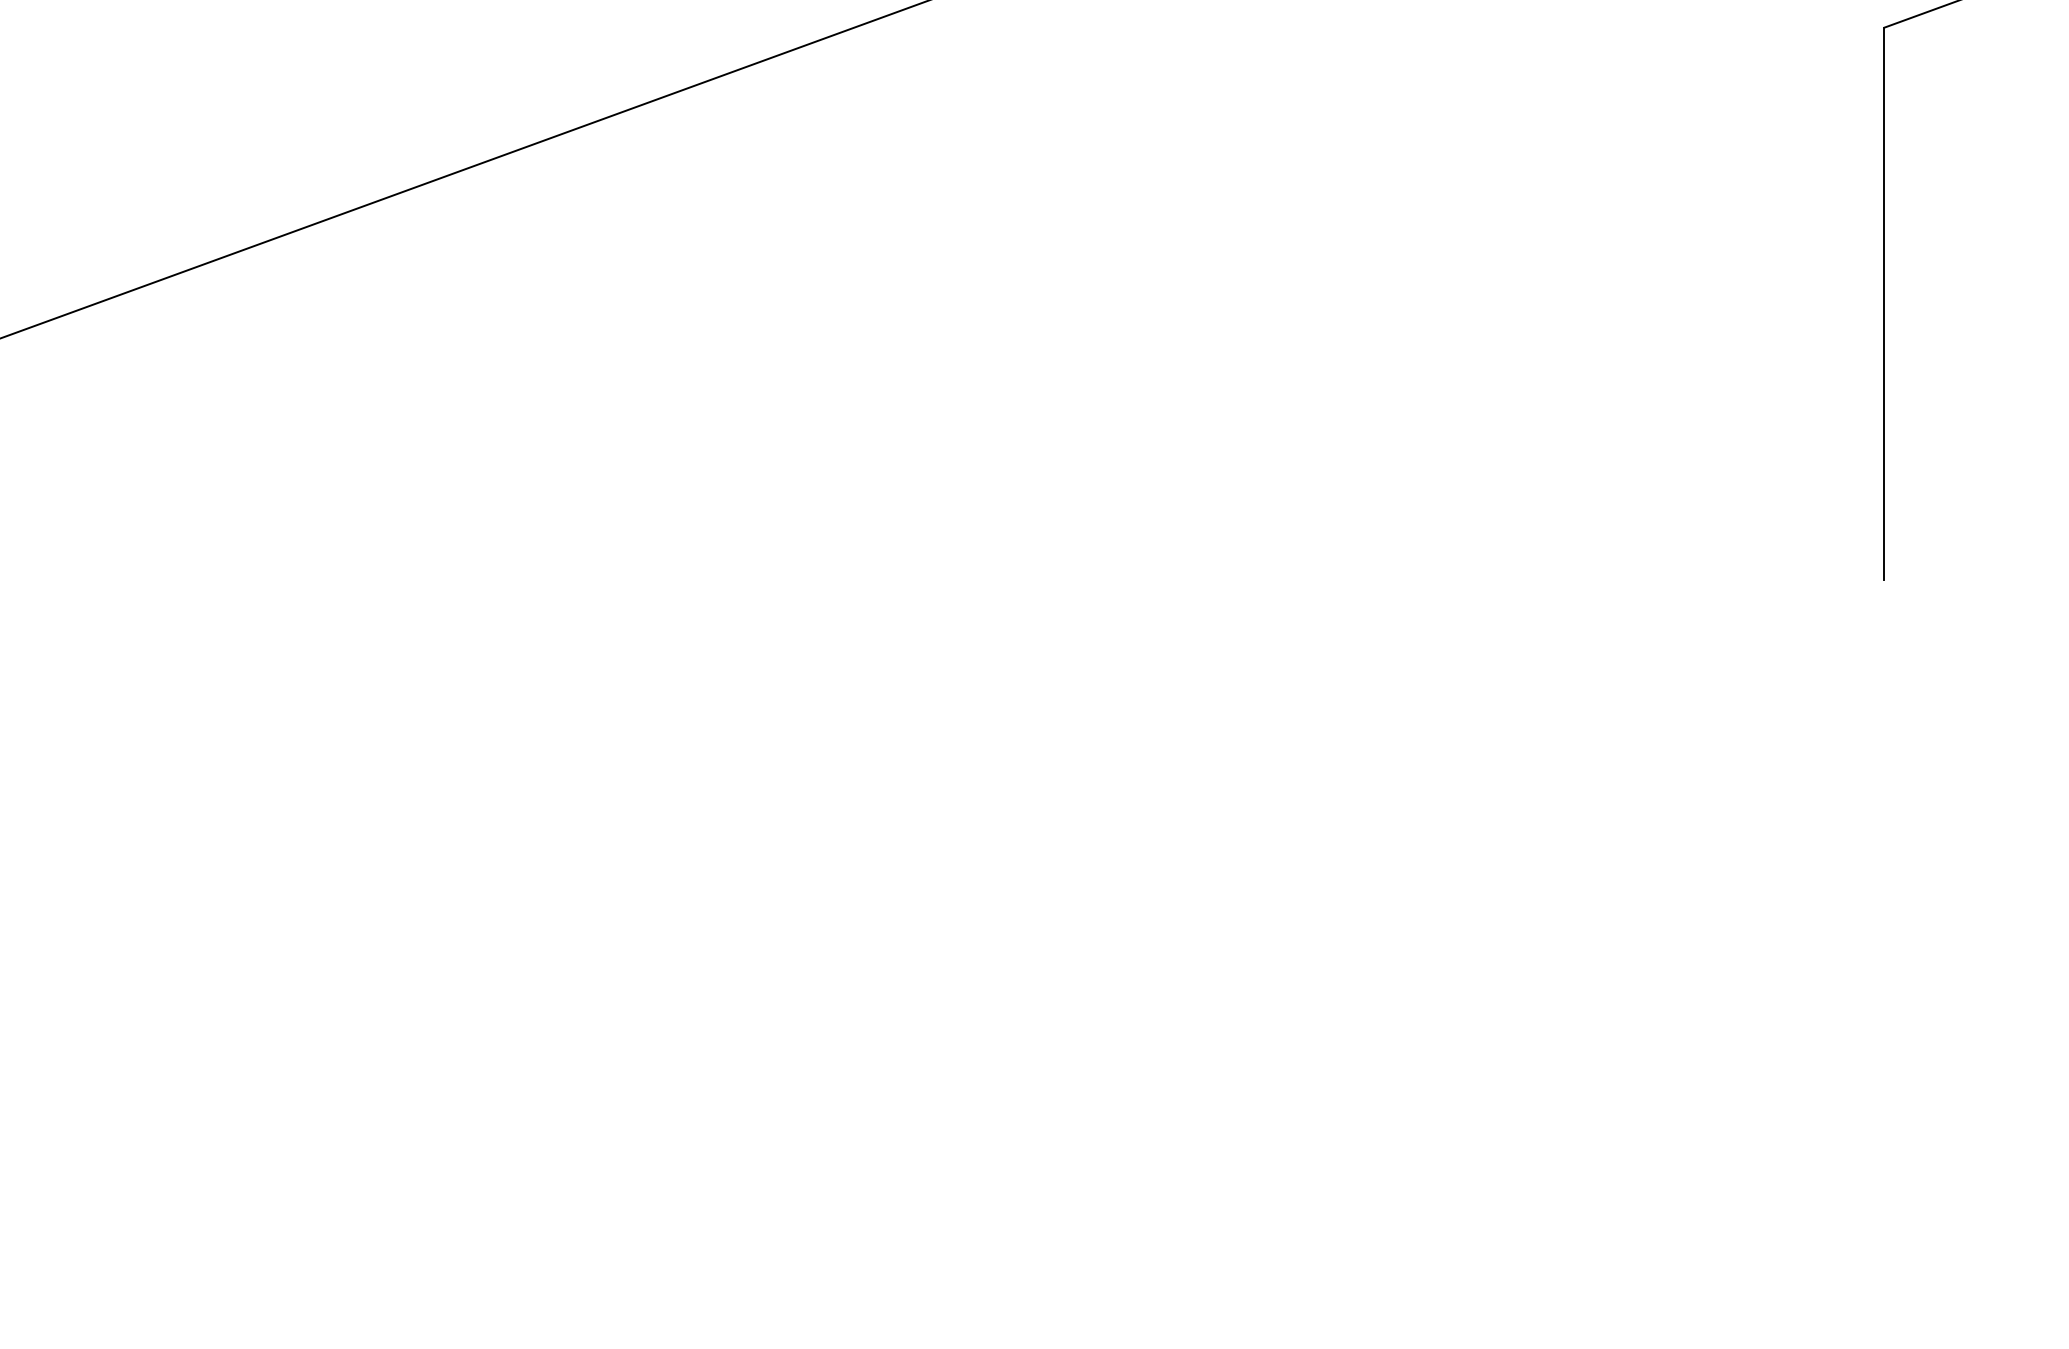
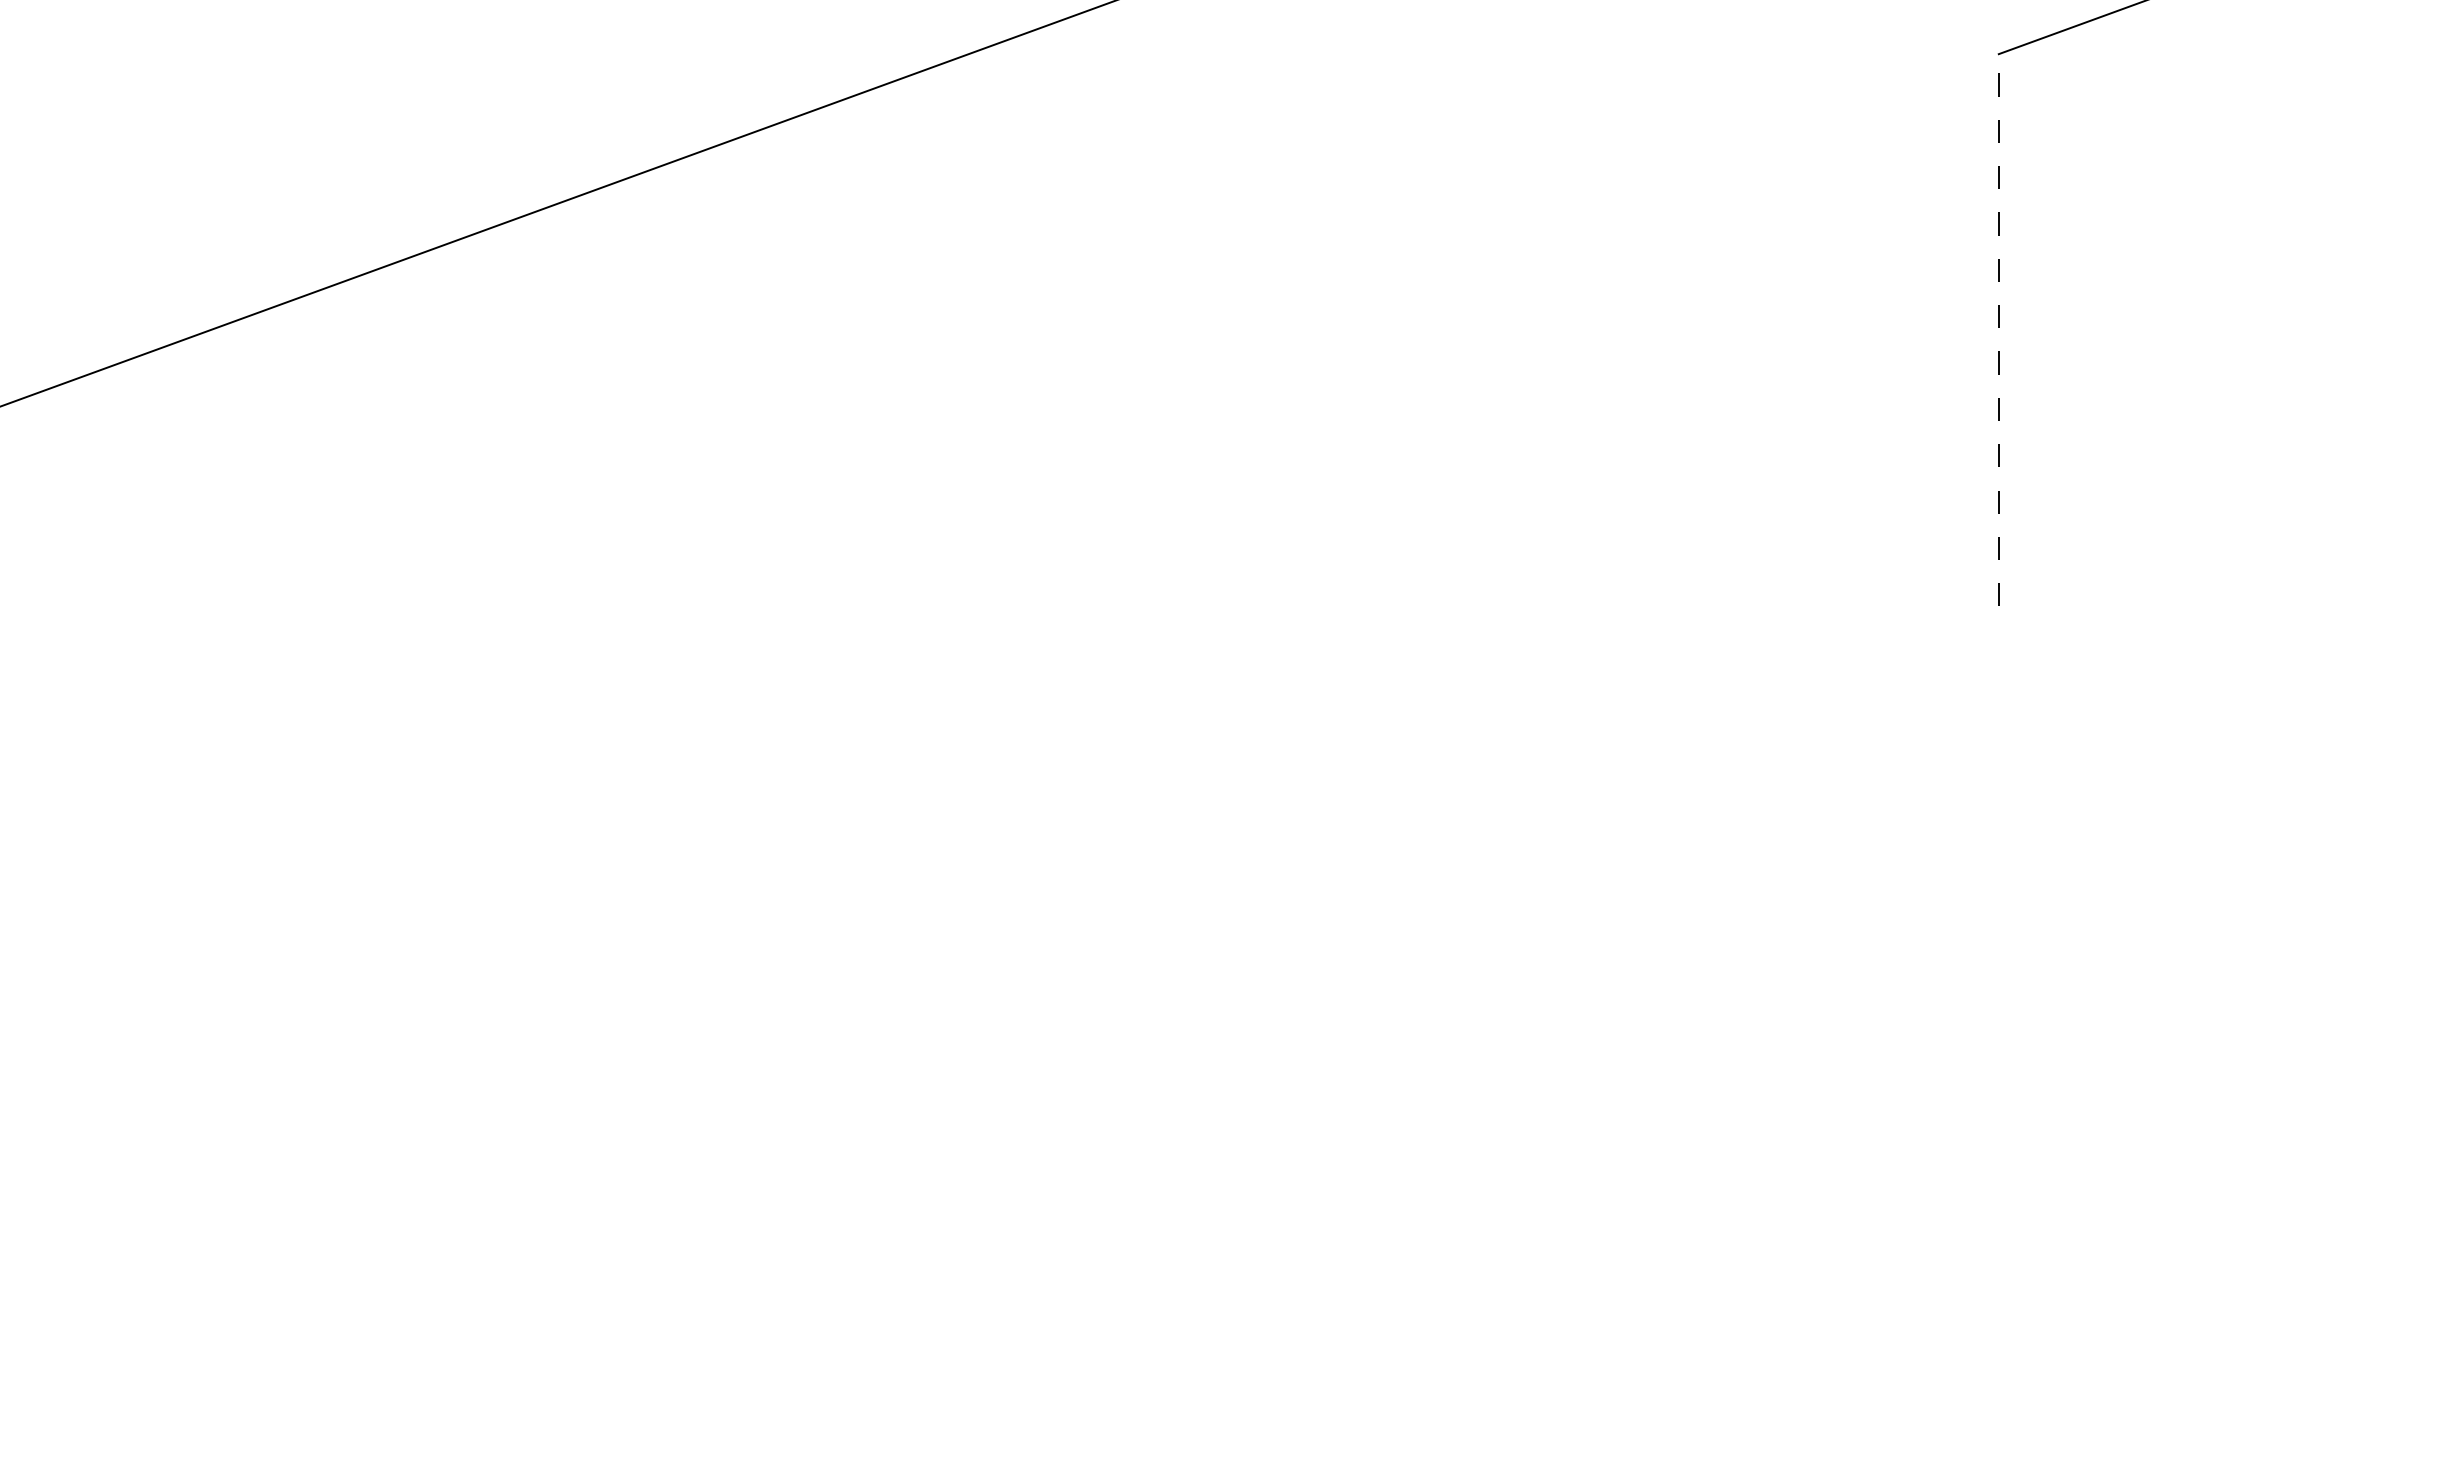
line: (1884, 303) -> (1998, 329), solid -> dashed

